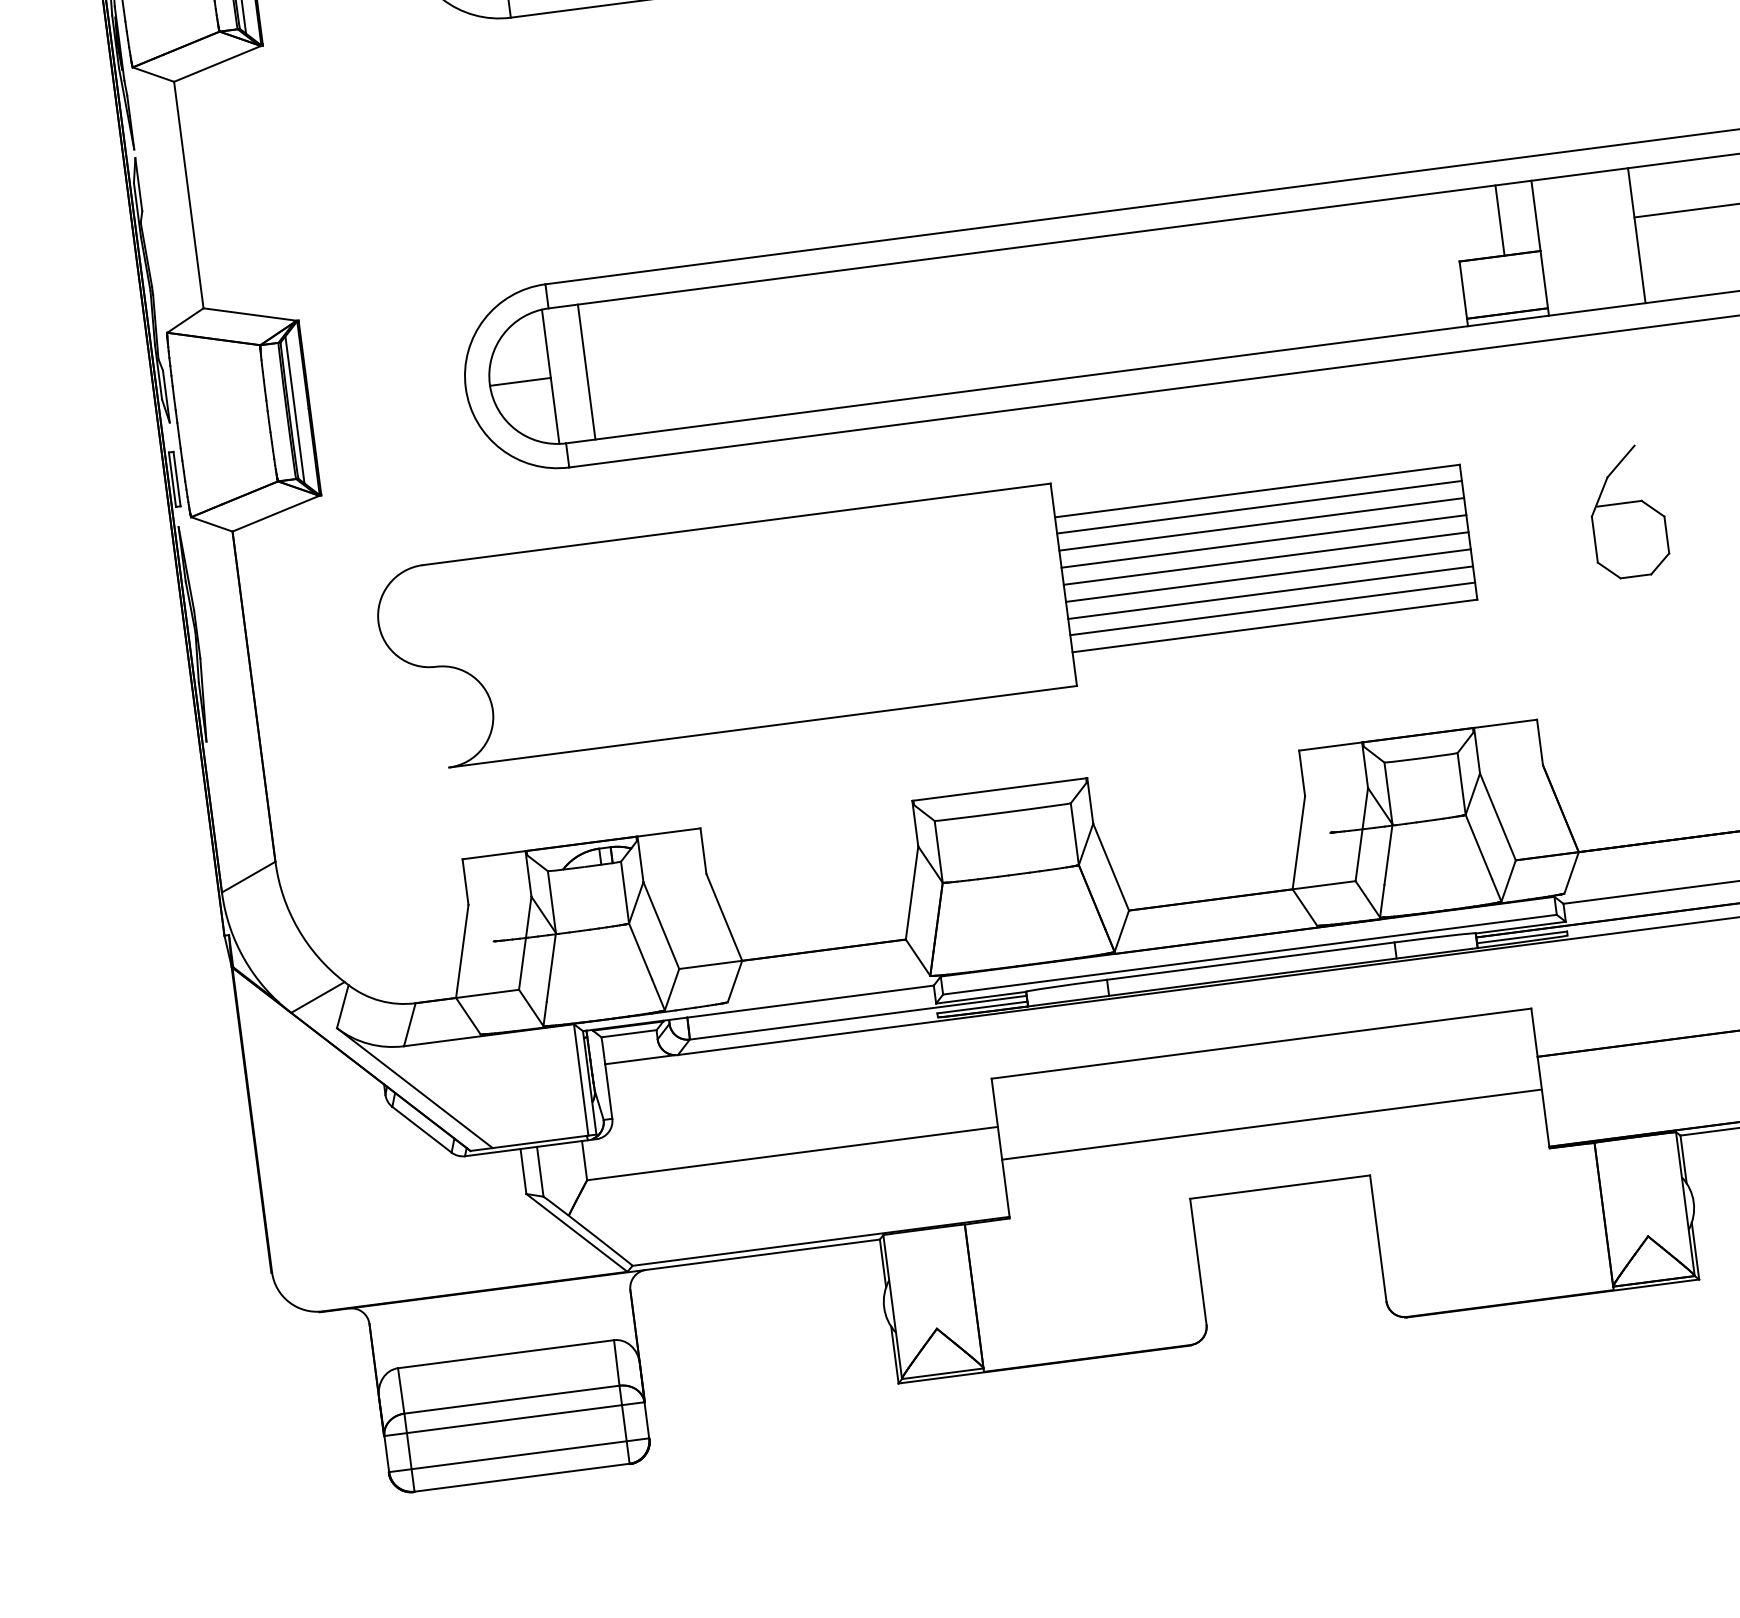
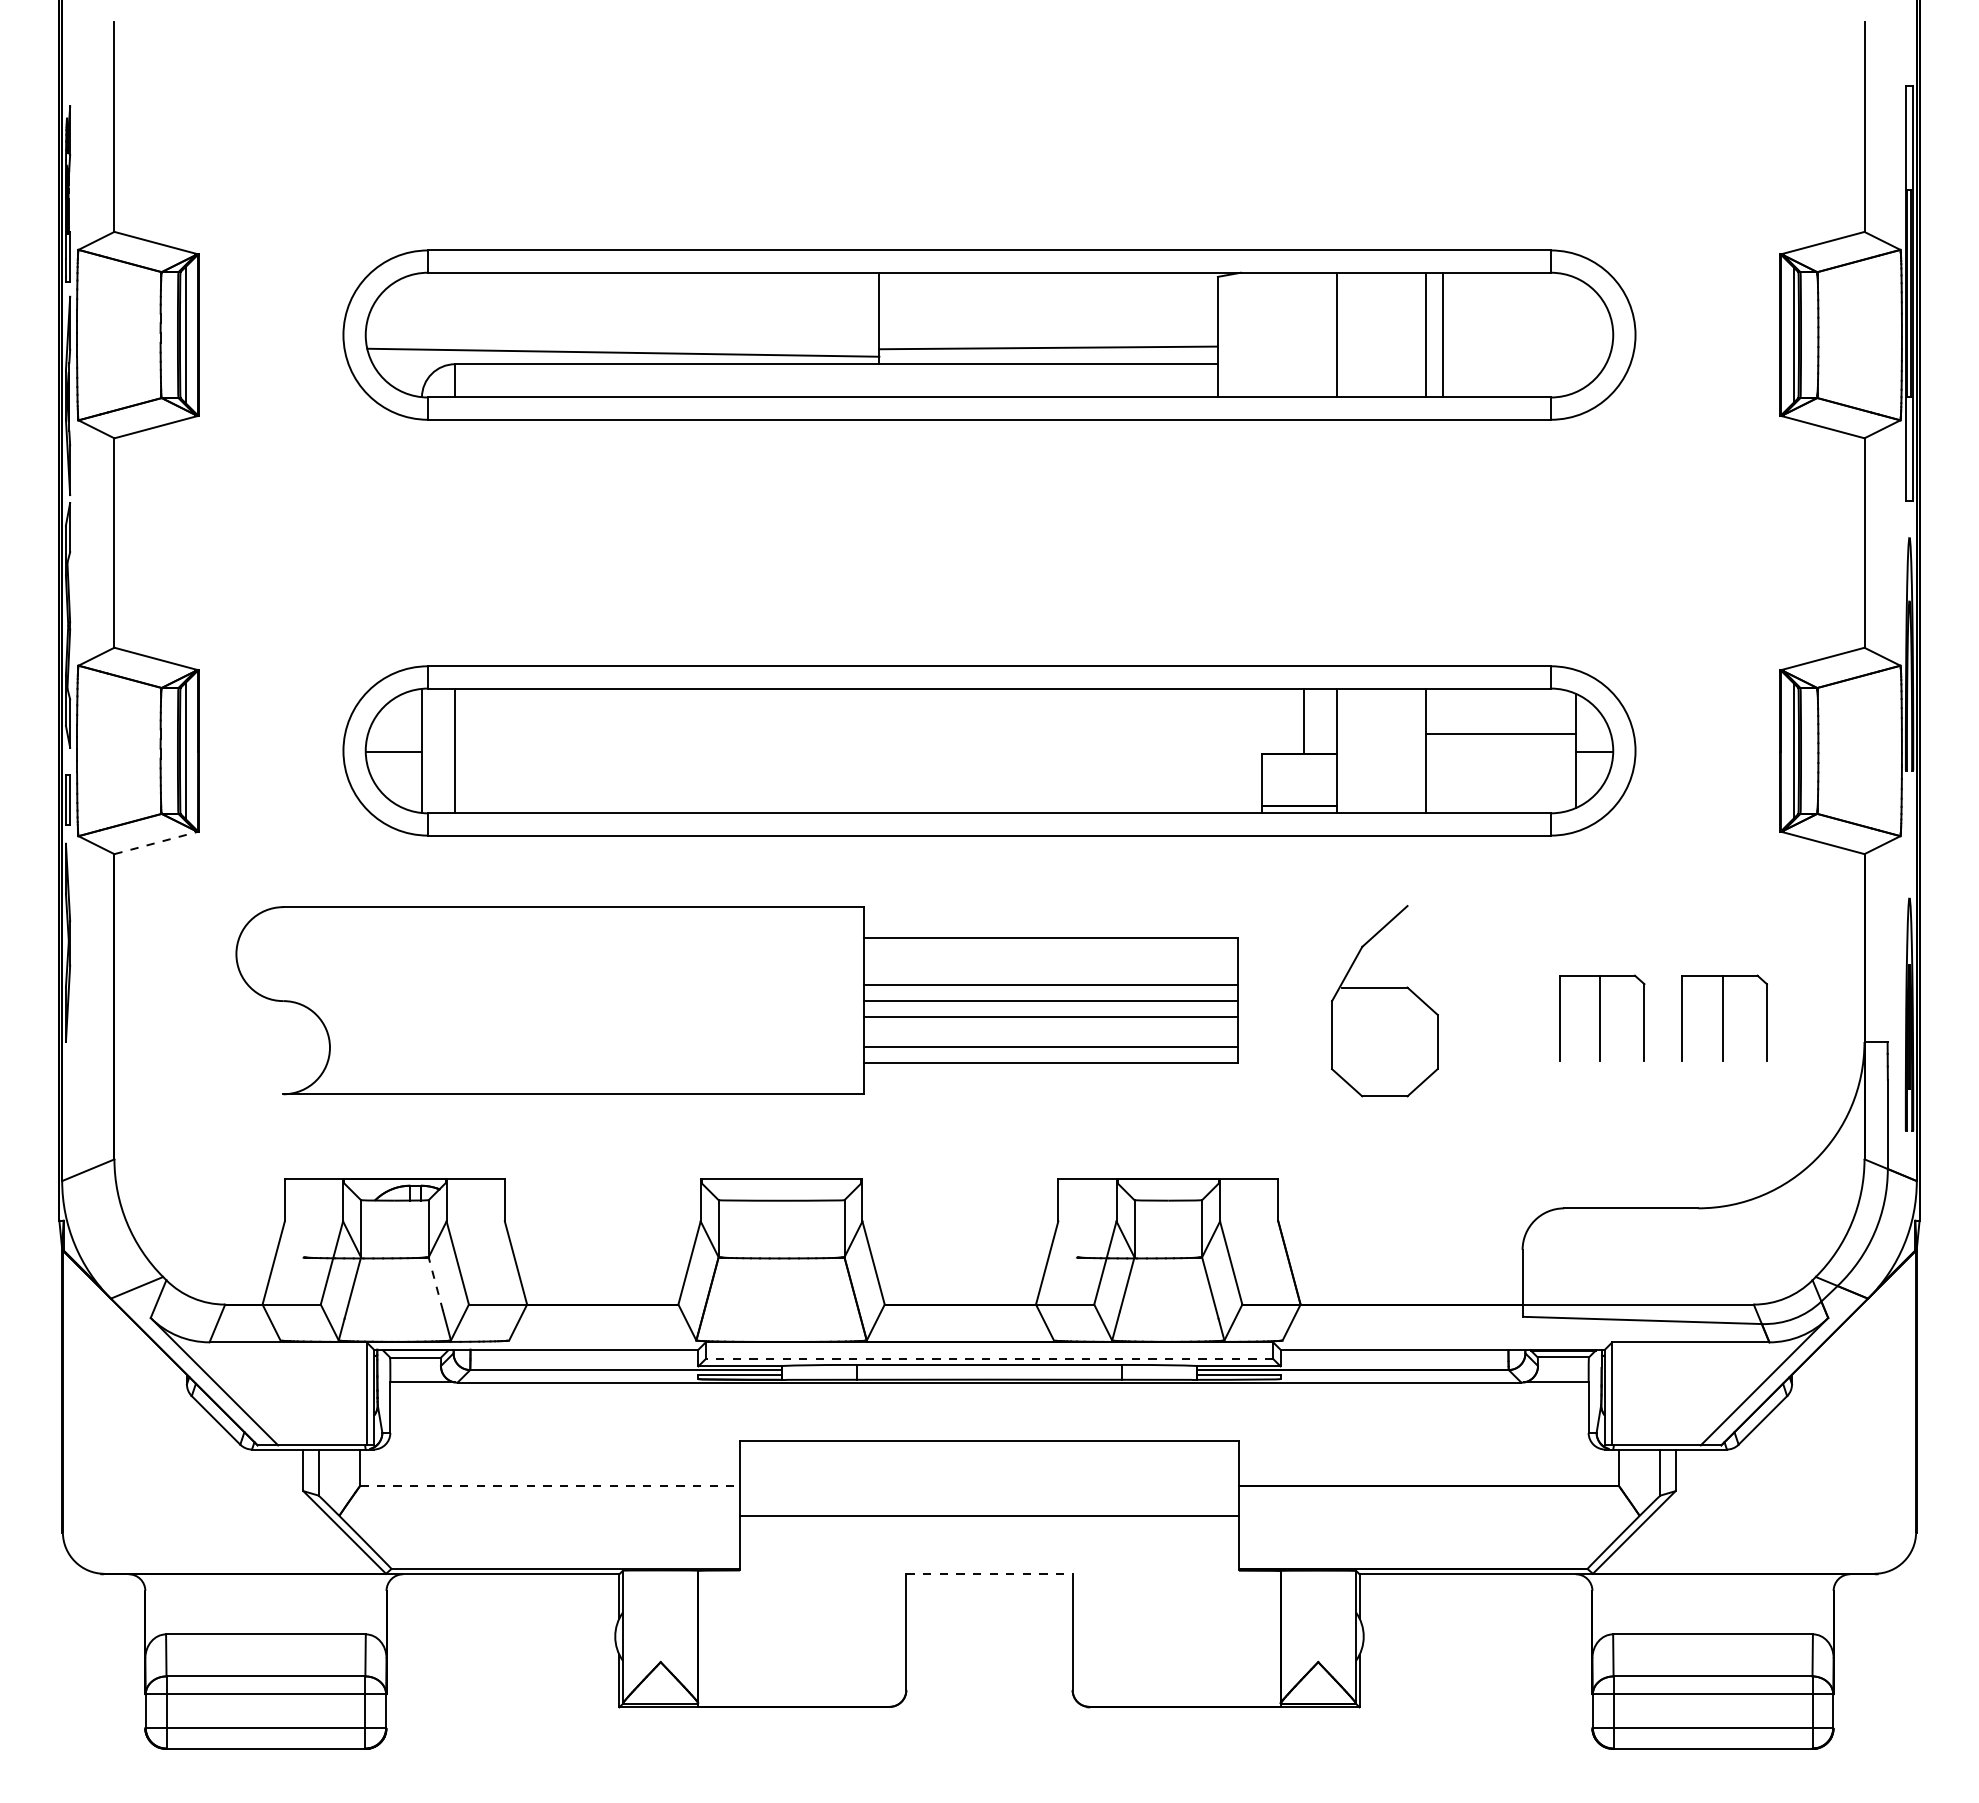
line: (1258, 507) -> (1050, 953), removed
part: (1627, 511) -> (1385, 1000), size x1.6
line: (276, 513) -> (156, 842), solid -> dashed
line: (1261, 524) -> (1050, 969), removed
line: (1270, 592) -> (1050, 1032), removed
line: (640, 951) -> (435, 1284), solid -> dashed
line: (1249, 954) -> (989, 1358), solid -> dashed
line: (792, 1153) -> (550, 1485), solid -> dashed
line: (1280, 1186) -> (989, 1573), solid -> dashed

